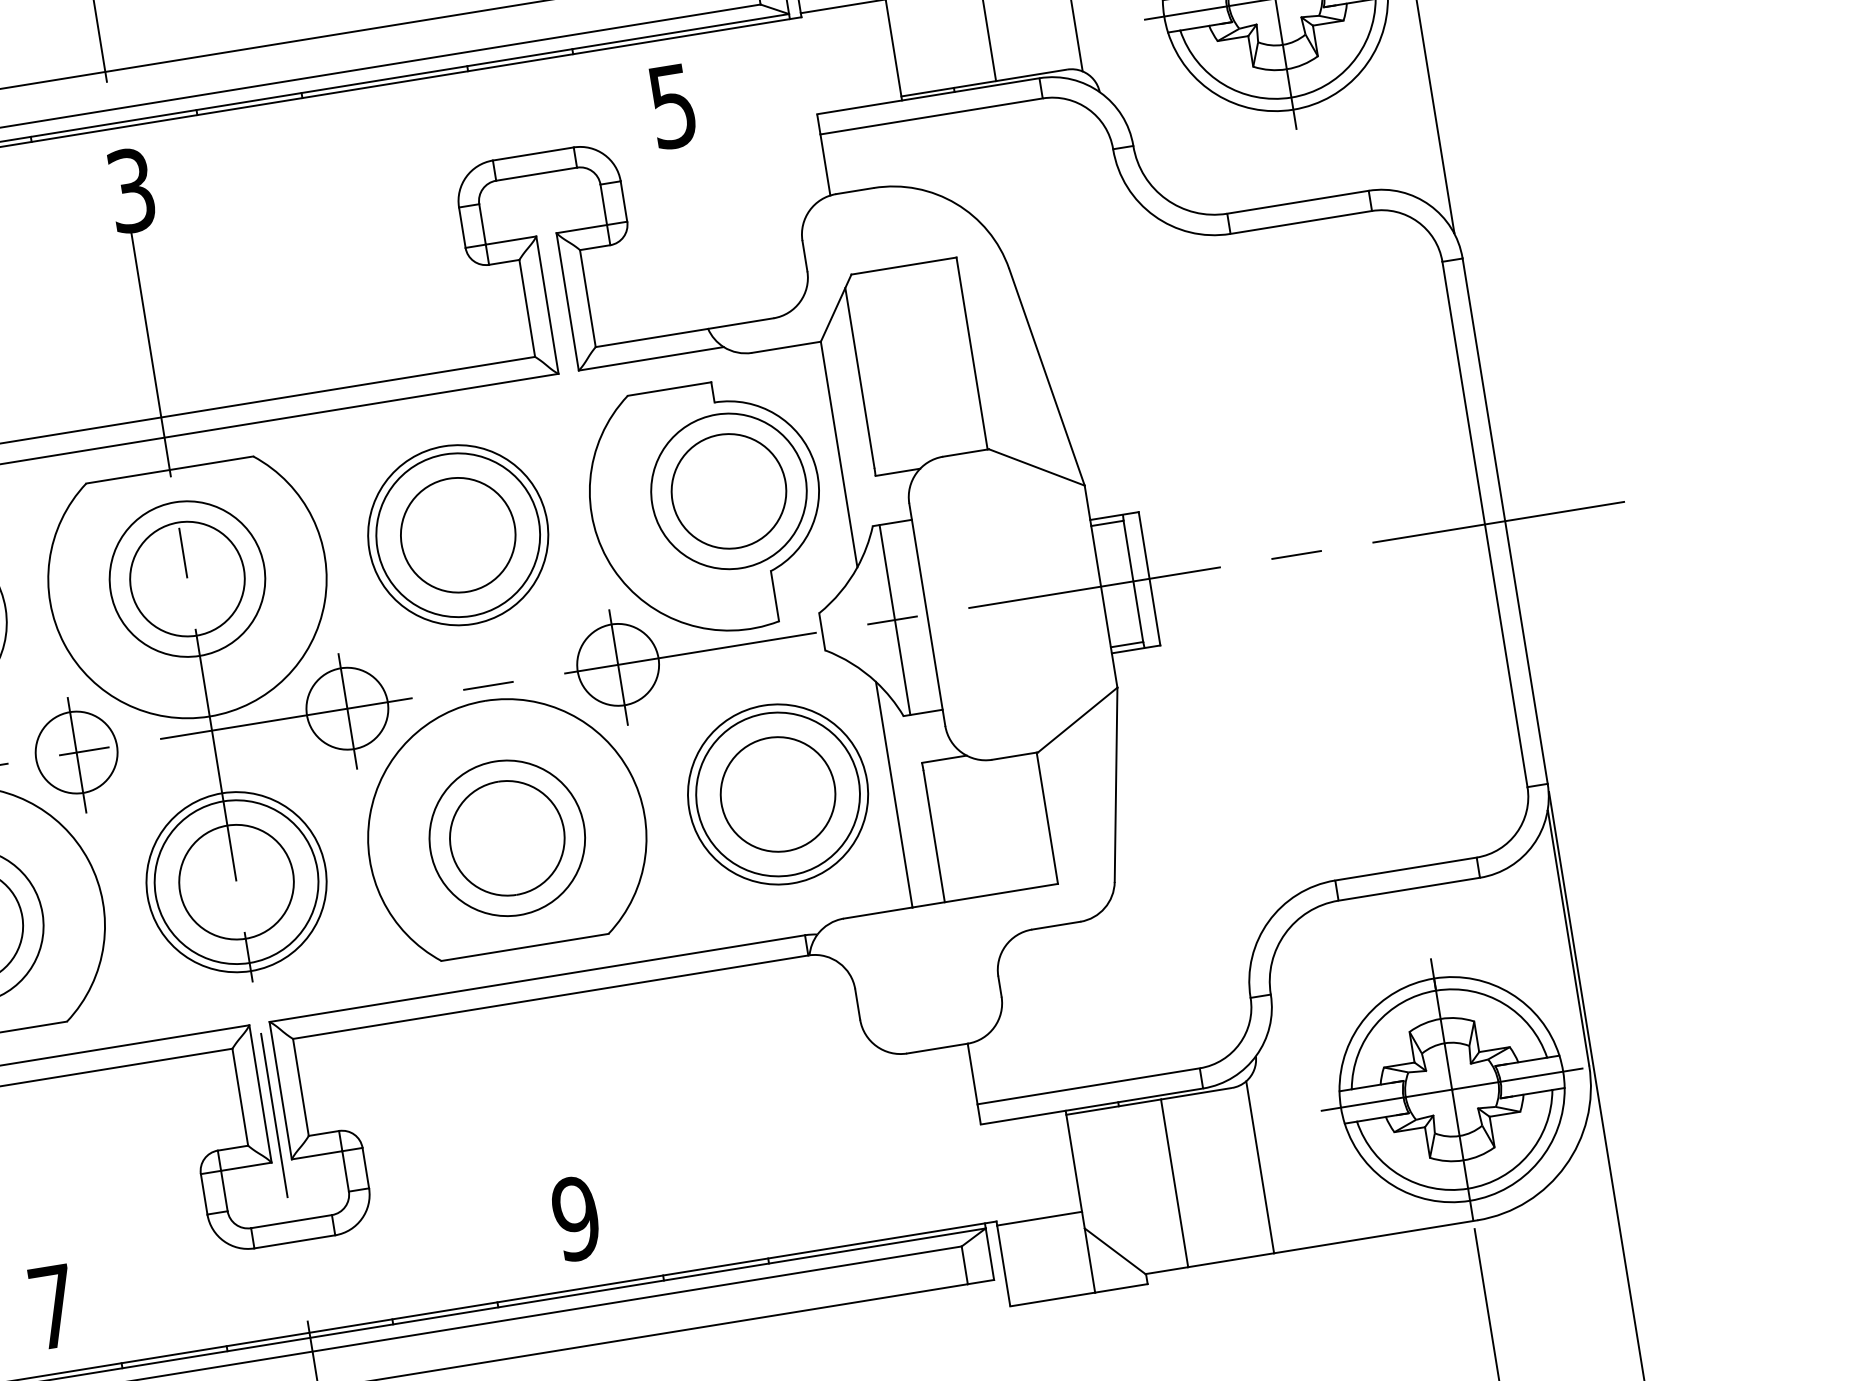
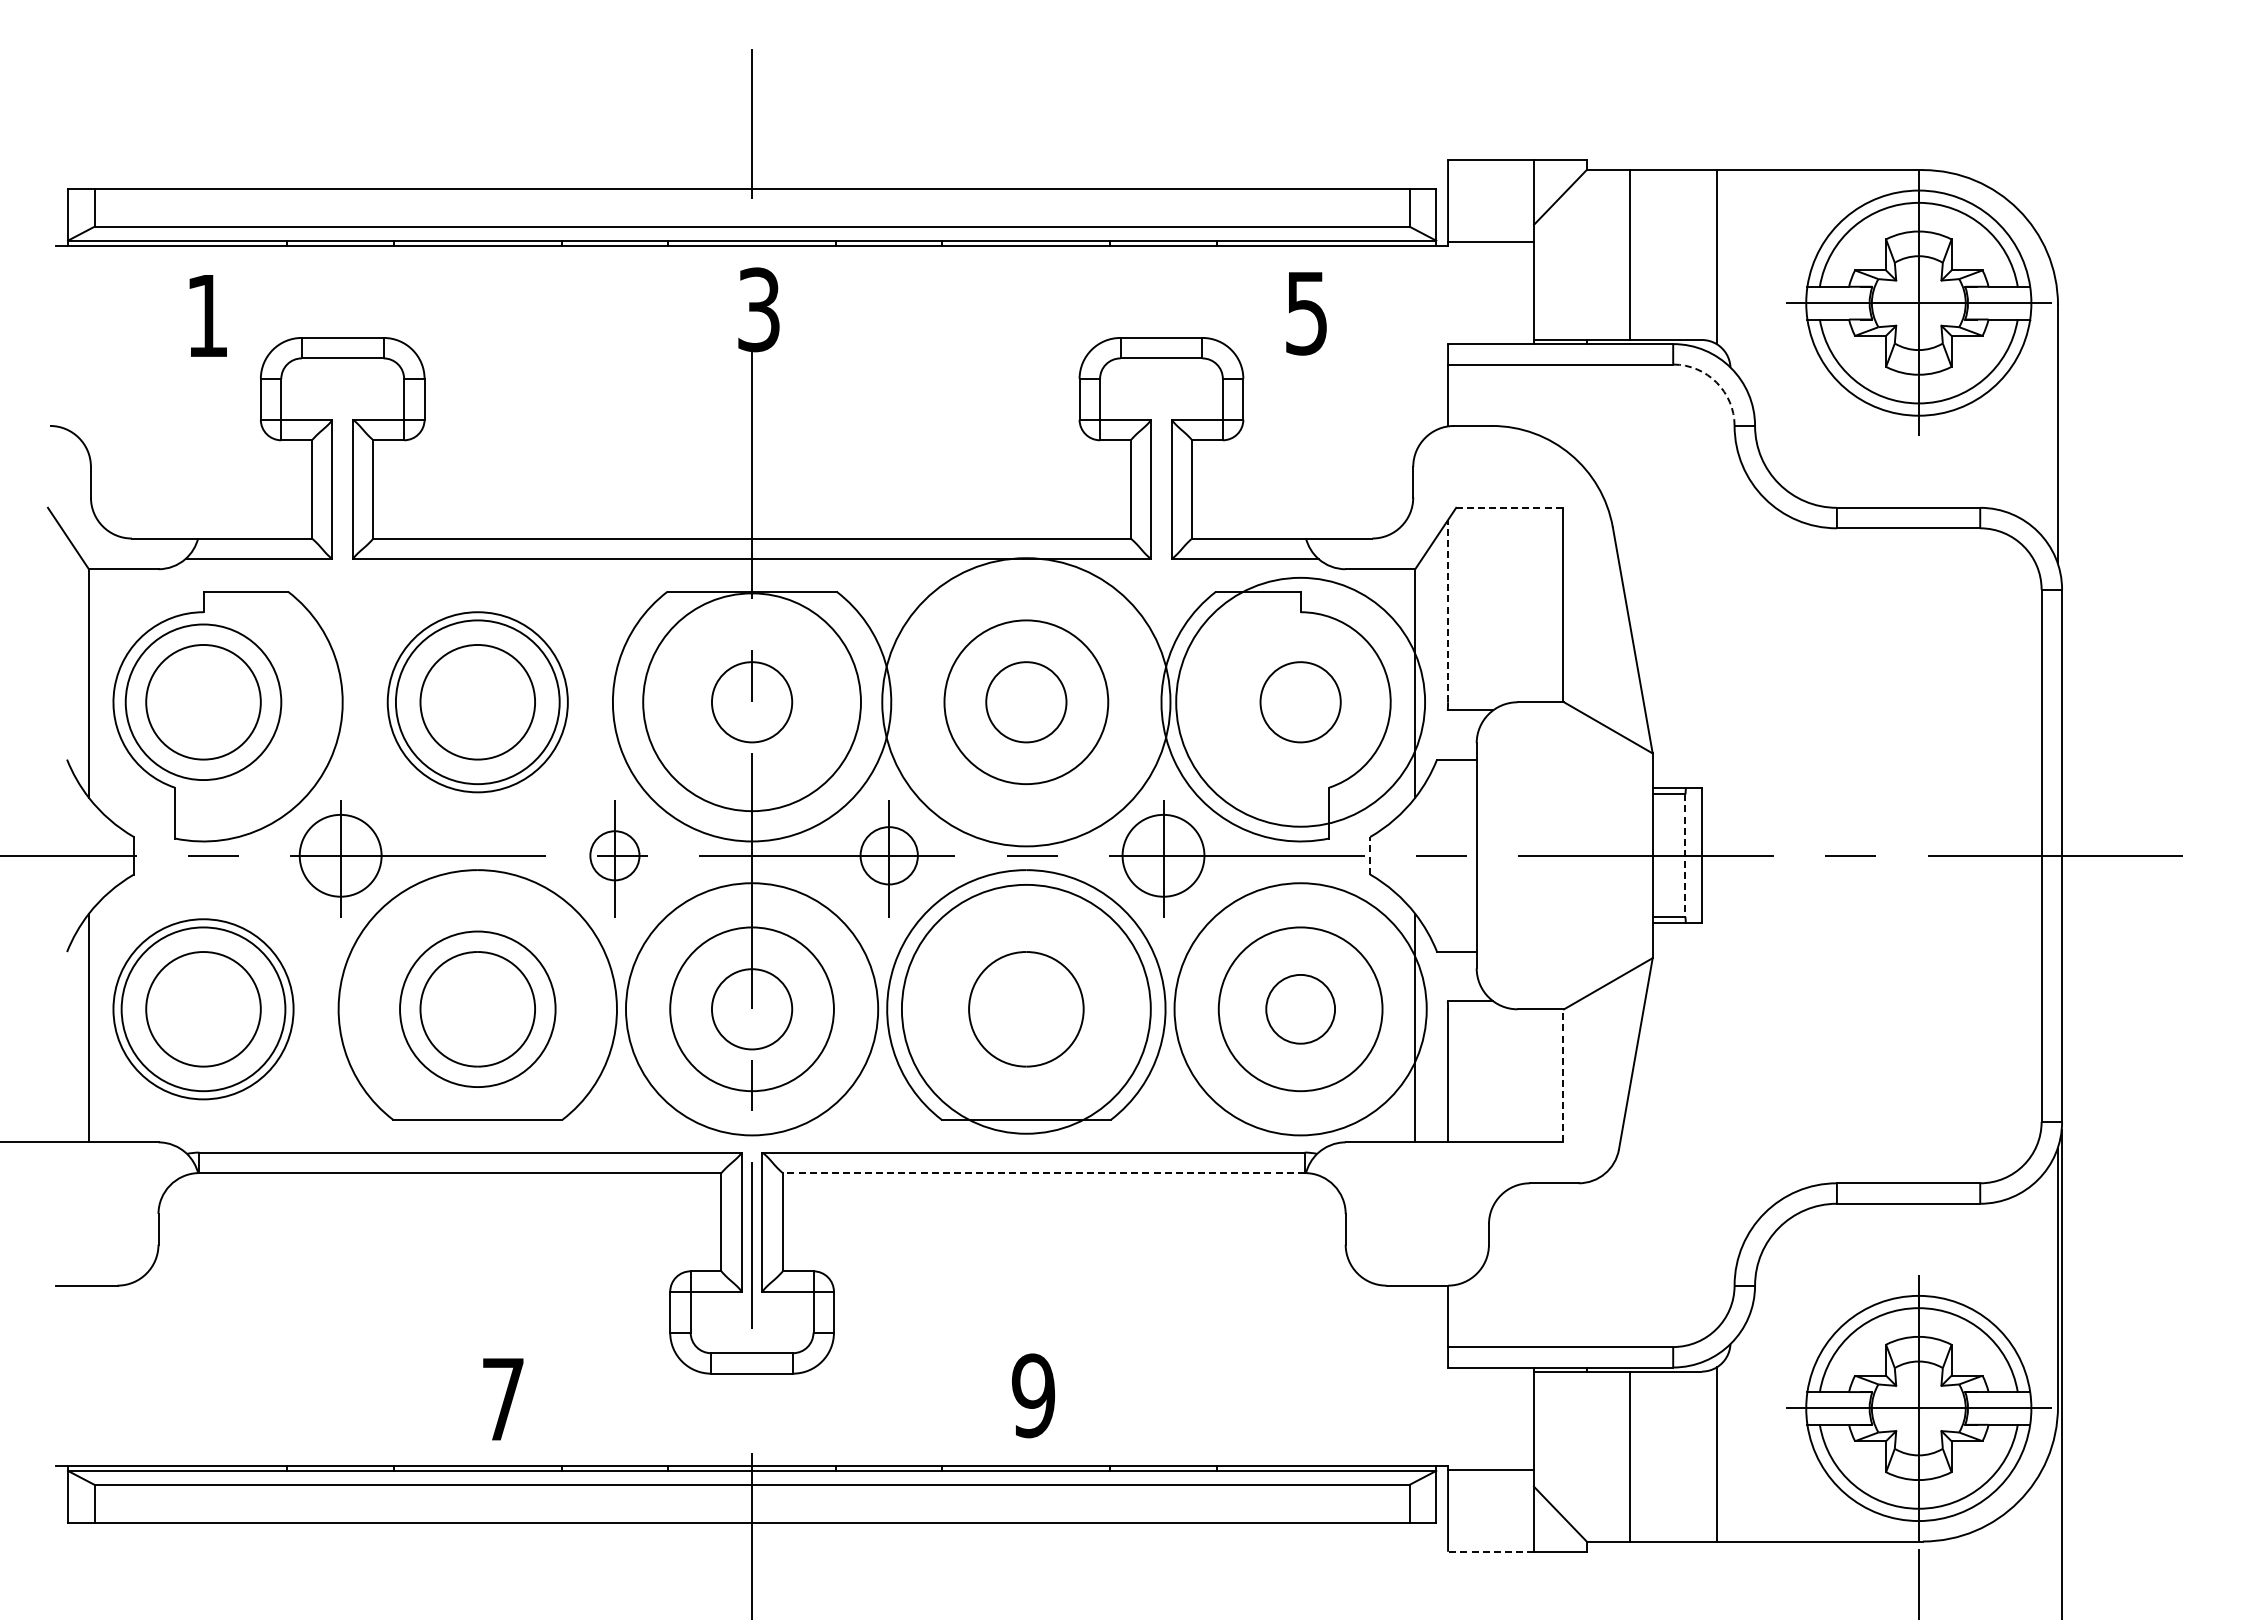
arc: (1088, 109) -> (1716, 382), solid -> dashed
line: (903, 265) -> (1508, 507), solid -> dashed
line: (860, 377) -> (1448, 610), solid -> dashed
circle: (728, 490) -> (1300, 701), size x0.7
circle: (728, 491) -> (1300, 702), size x1.6
circle: (458, 534) -> (1026, 701), size x0.7
circle: (458, 535) -> (1026, 702), size x1.6
circle: (186, 578) -> (751, 701), size x0.7
circle: (186, 579) -> (751, 702), size x1.4
line: (1133, 582) -> (1685, 856), solid -> dashed
line: (894, 619) -> (1443, 855), removed
line: (822, 631) -> (1370, 855), solid -> dashed
circle: (347, 708) -> (889, 855), size x0.7
circle: (76, 752) -> (614, 855), size x0.6
circle: (777, 794) -> (1300, 1009), size x0.6
circle: (777, 794) -> (1300, 1009), size x1.4
line: (1047, 817) -> (1562, 1075), solid -> dashed
circle: (507, 838) -> (1026, 1009), size x1.6
circle: (236, 882) -> (751, 1009), size x0.7
circle: (237, 882) -> (752, 1009), size x1.4
line: (550, 997) -> (1043, 1173), solid -> dashed
line: (1053, 1299) -> (1491, 1551), solid -> dashed

